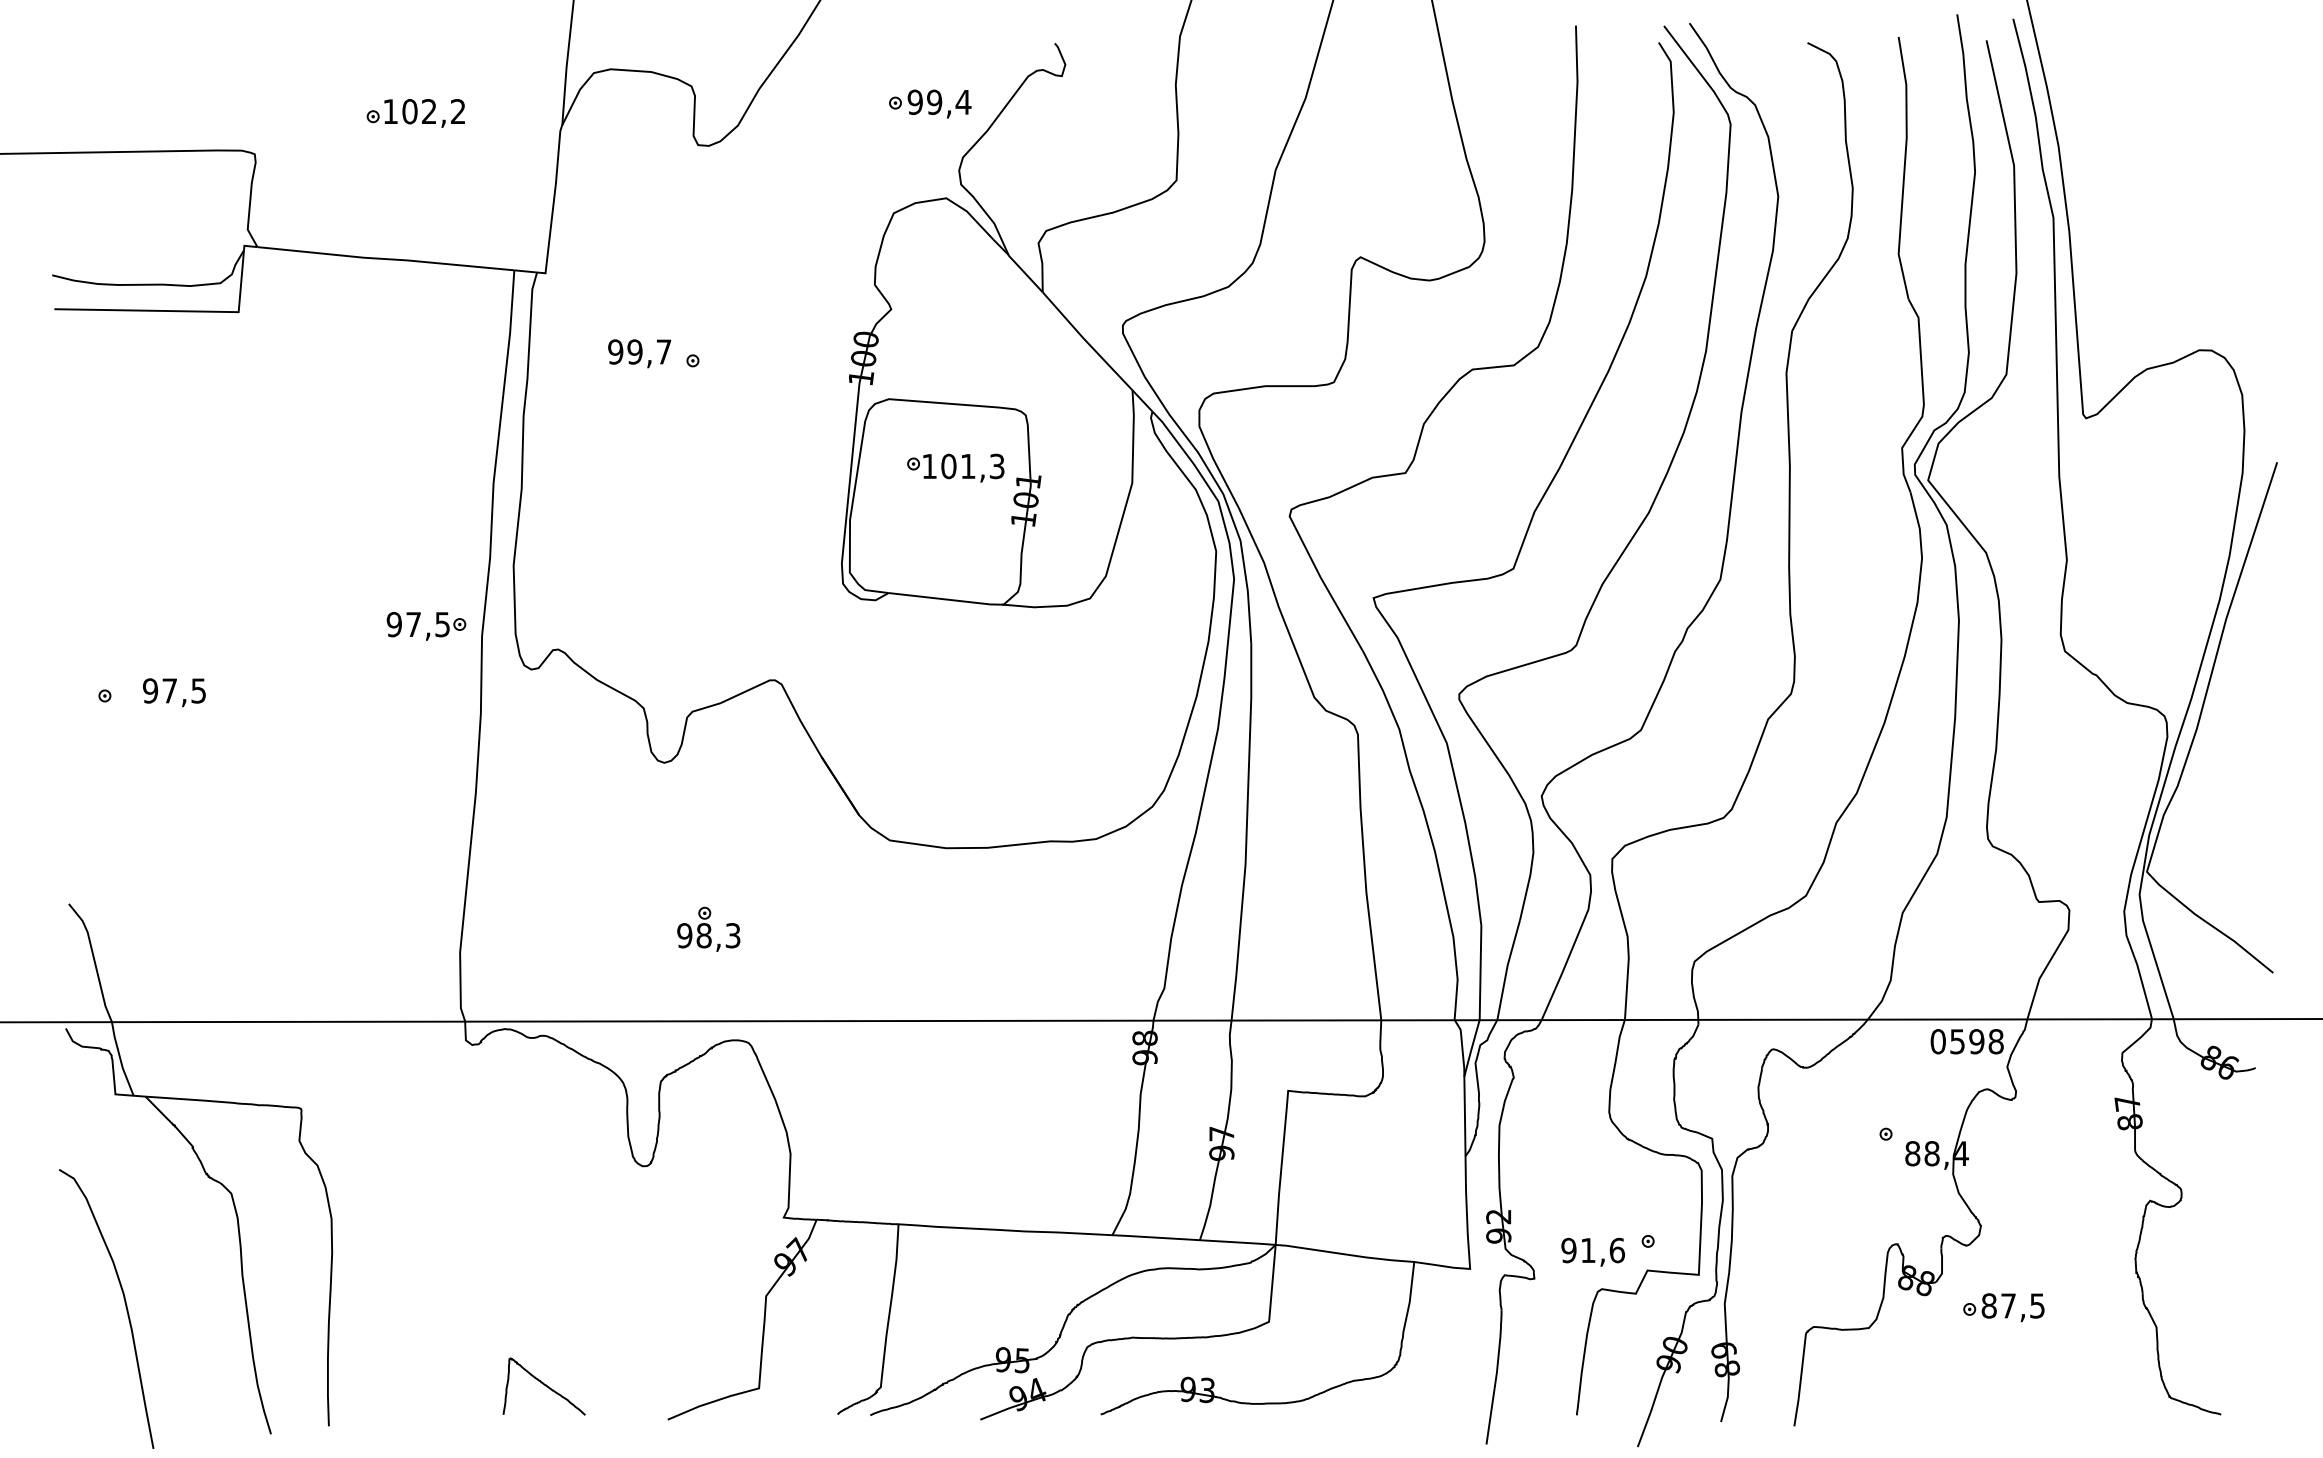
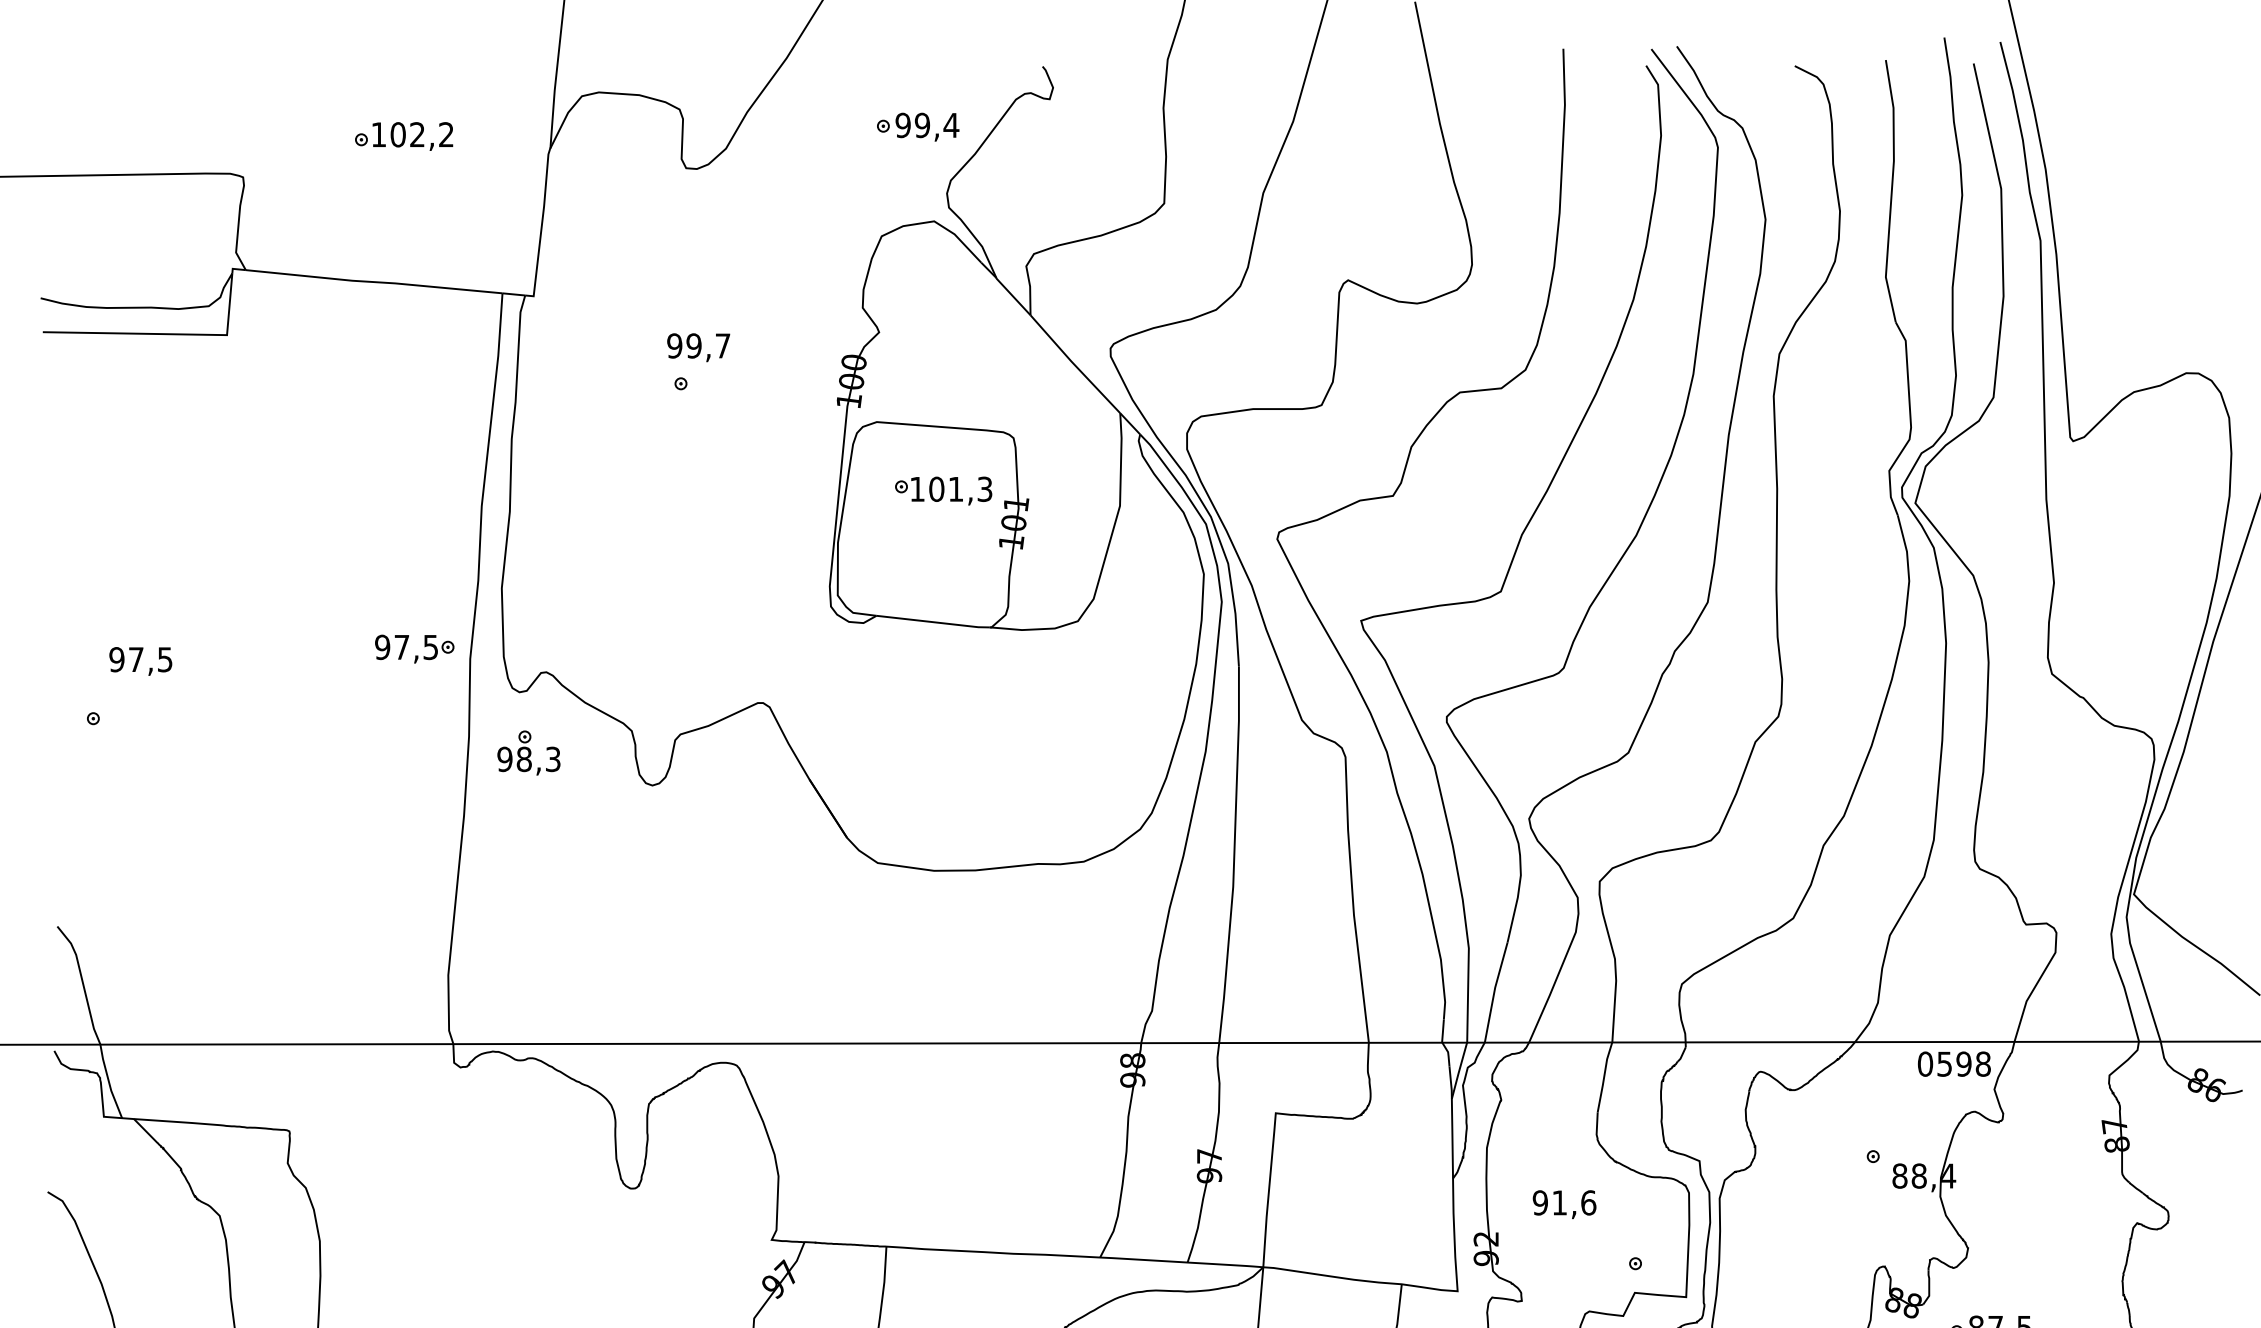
text: (639, 353) -> (698, 347), moved
text: (174, 692) -> (140, 661), moved
part: (708, 928) -> (528, 752), moved
text: (1592, 1251) -> (1563, 1203), moved

